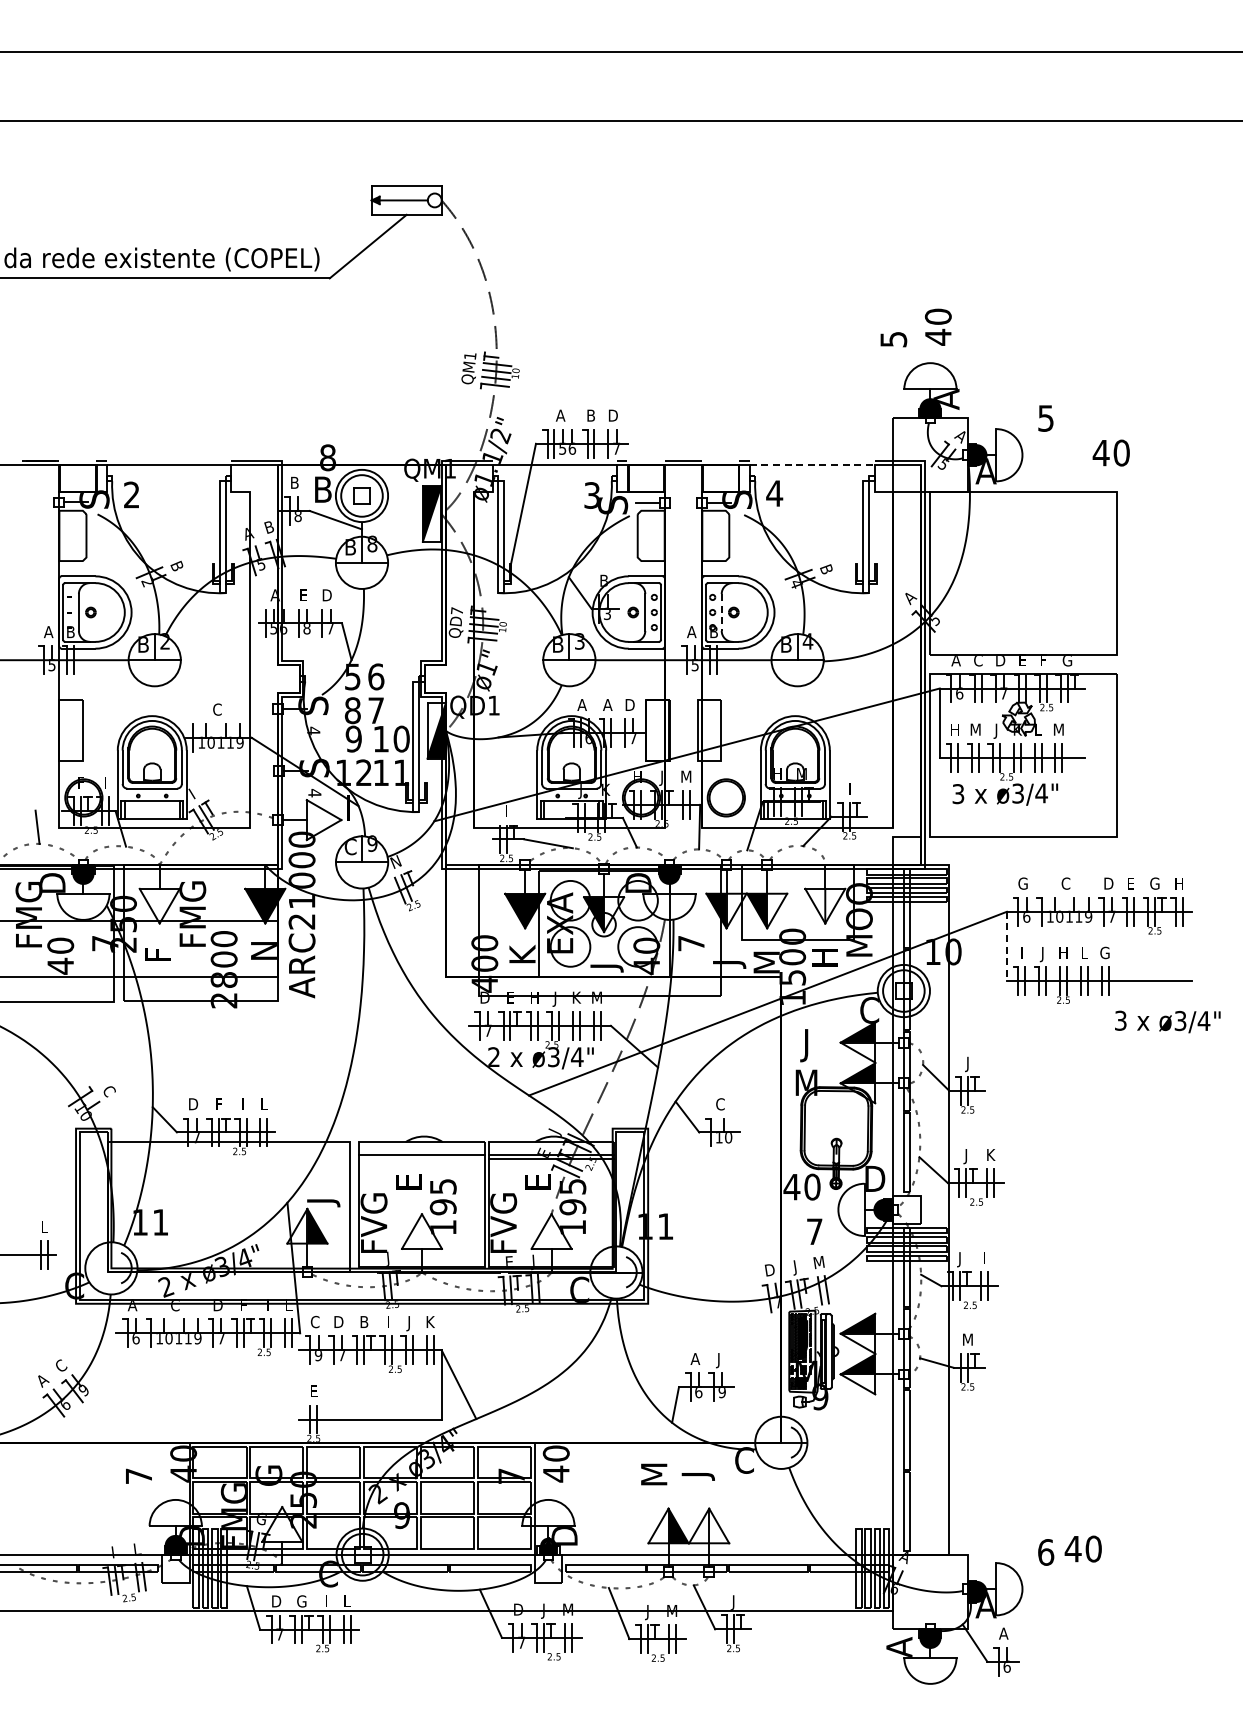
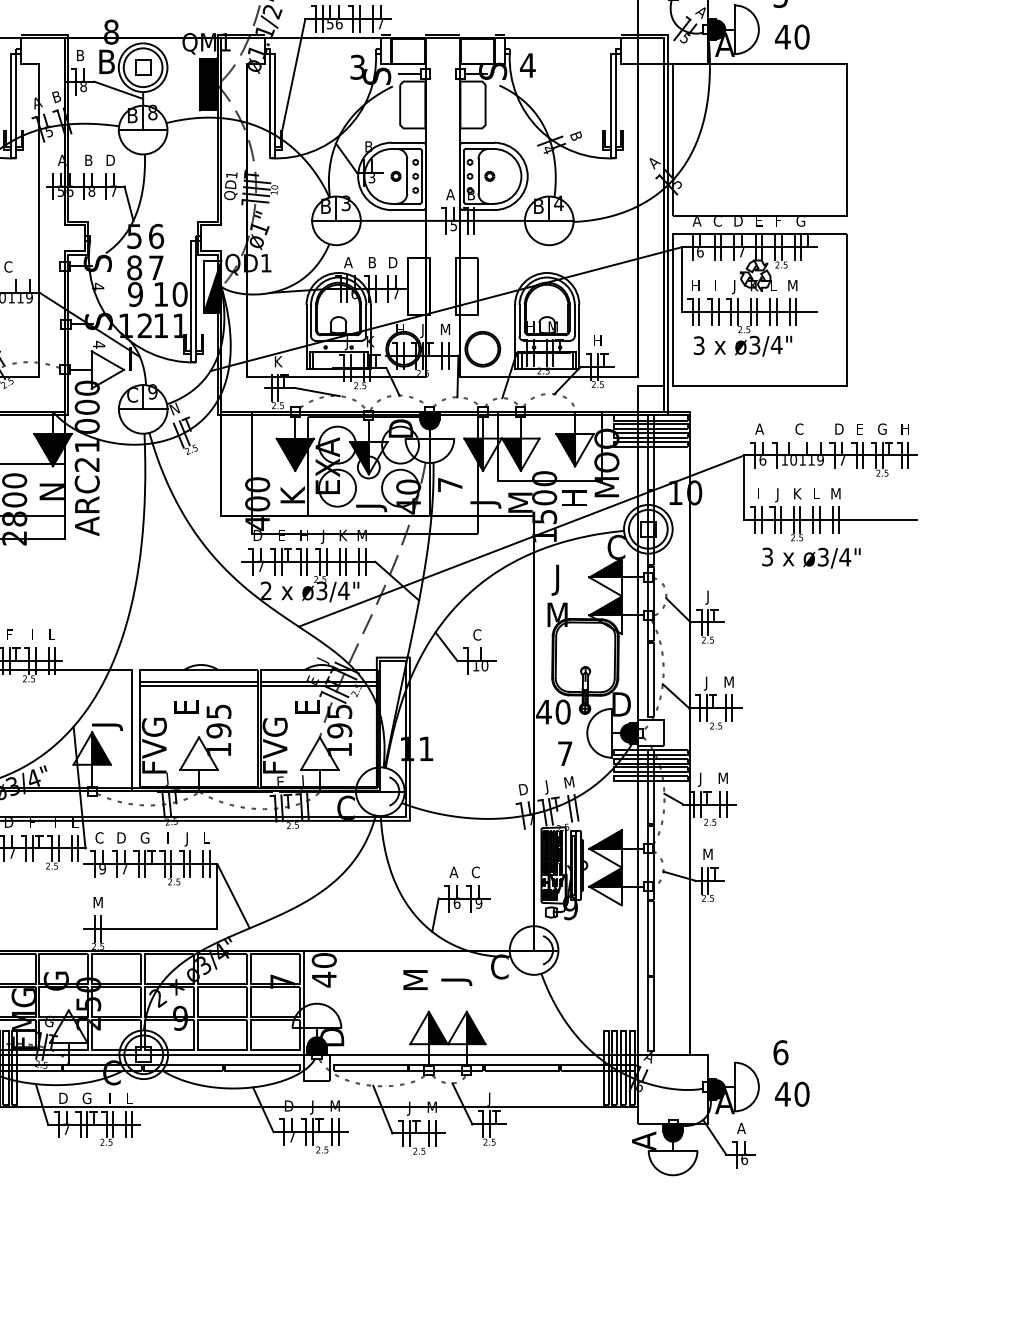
text: (1110, 452) -> (791, 36), moved
line: (812, 464) -> (563, 38), dashed -> solid
fill: (431, 513) -> (207, 84), added
text: (303, 595) -> (88, 160), E -> B
text: (456, 610) -> (231, 174), QD7 -> QD1
line: (721, 612) -> (478, 176), dashed -> solid
text: (607, 704) -> (372, 262), A -> B
text: (975, 729) -> (715, 285), M -> I
text: (849, 788) -> (597, 340), I -> H
text: (507, 811) -> (278, 361), I -> K
text: (1022, 883) -> (758, 429), G -> A
fill: (815, 905) -> (565, 449), added
line: (1006, 946) -> (744, 487), dashed -> solid
text: (1063, 952) -> (797, 493), H -> K
text: (1105, 952) -> (836, 493), G -> M
text: (1167, 1021) -> (811, 557), moved
text: (990, 1154) -> (729, 681), K -> M
line: (421, 1158) -> (198, 685), added
text: (984, 1258) -> (723, 778), I -> M
text: (363, 1321) -> (144, 837), B -> G
text: (430, 1321) -> (207, 837), K -> L
text: (718, 1360) -> (475, 873), J -> C
text: (313, 1391) -> (97, 902), E -> M
fill: (719, 1525) -> (476, 1027), added
fill: (548, 1544) -> (317, 1045), added
text: (1082, 1548) -> (791, 1093), moved

